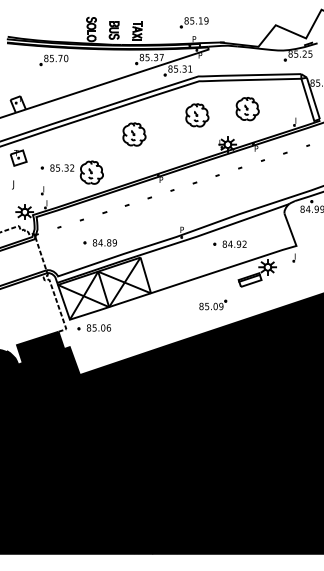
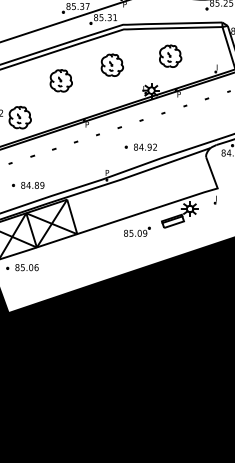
part: (197, 115) -> (112, 65), moved
part: (229, 243) -> (140, 146), moved
part: (213, 304) -> (137, 231), moved

